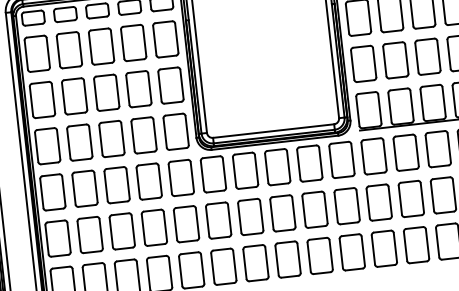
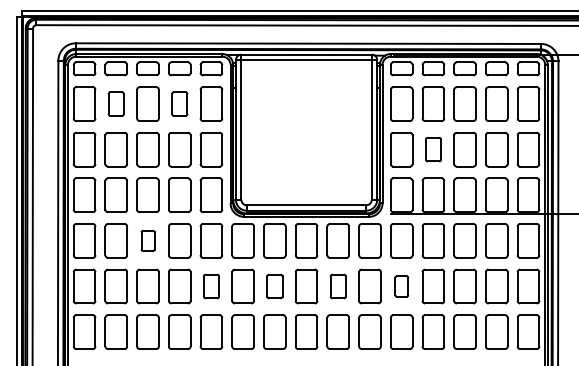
part: (133, 42) -> (179, 103), size x0.7
part: (68, 49) -> (115, 103), size x0.7
part: (395, 60) -> (433, 149), size x0.7
part: (116, 184) -> (147, 240), size x0.6
part: (379, 202) -> (401, 286), size x0.6
part: (314, 209) -> (337, 286), size x0.7
part: (250, 216) -> (274, 286), size x0.7
part: (186, 224) -> (211, 286), size x0.7

